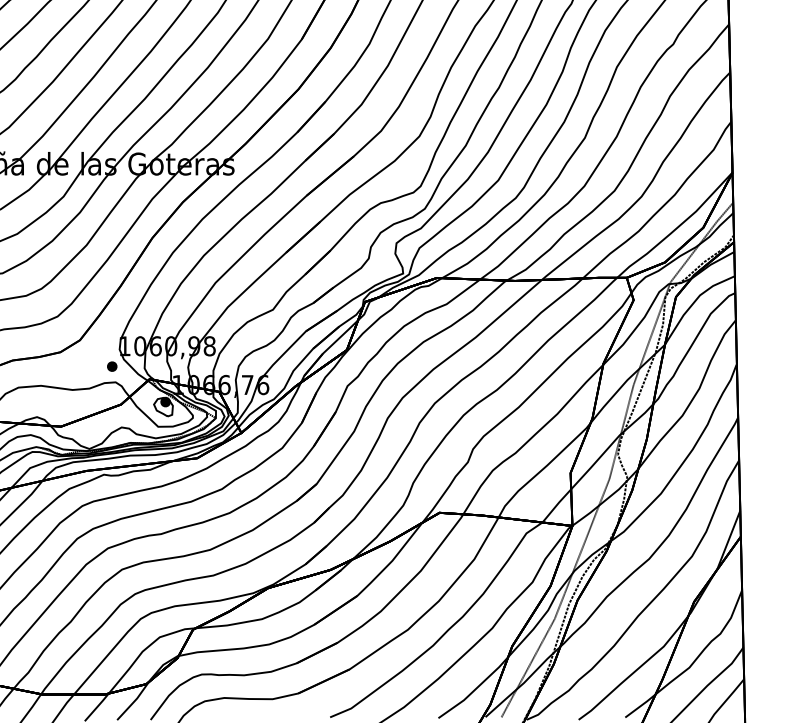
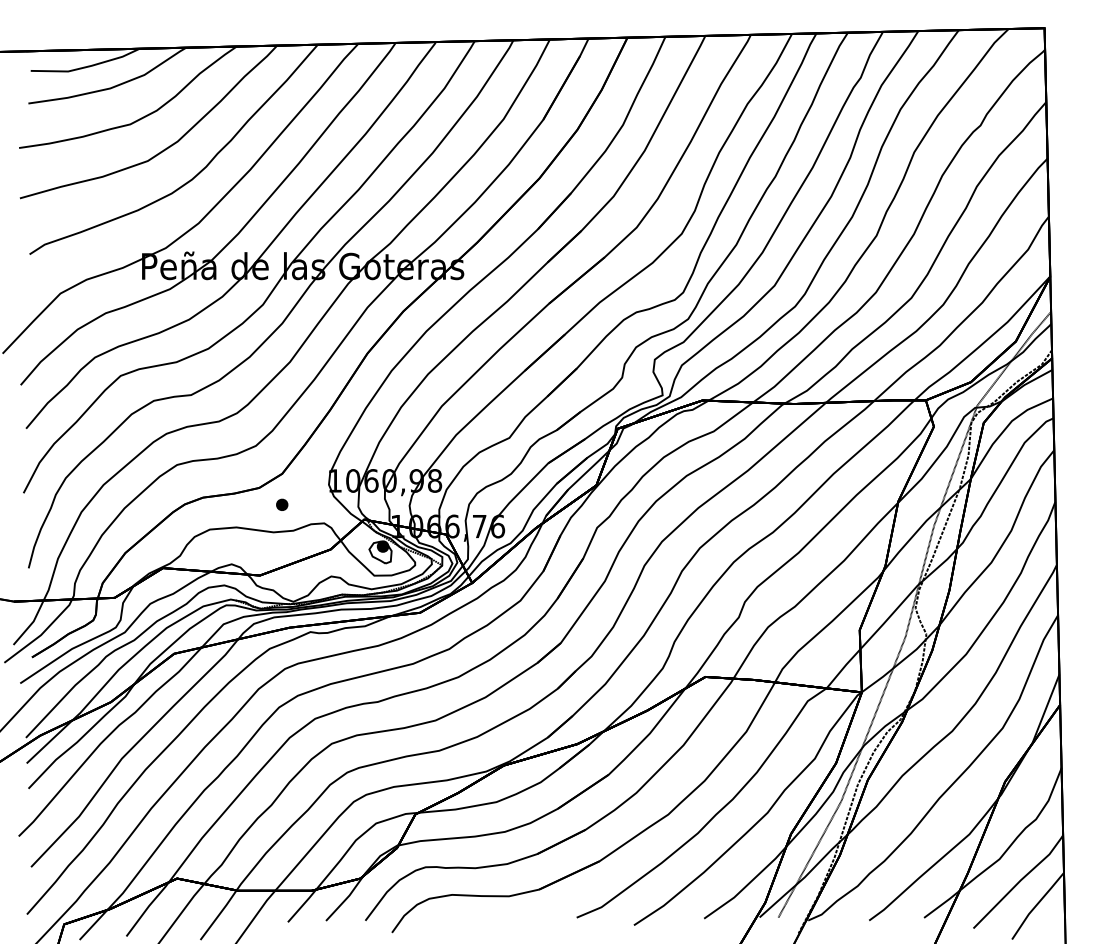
part: (112, 366) -> (282, 504), moved

